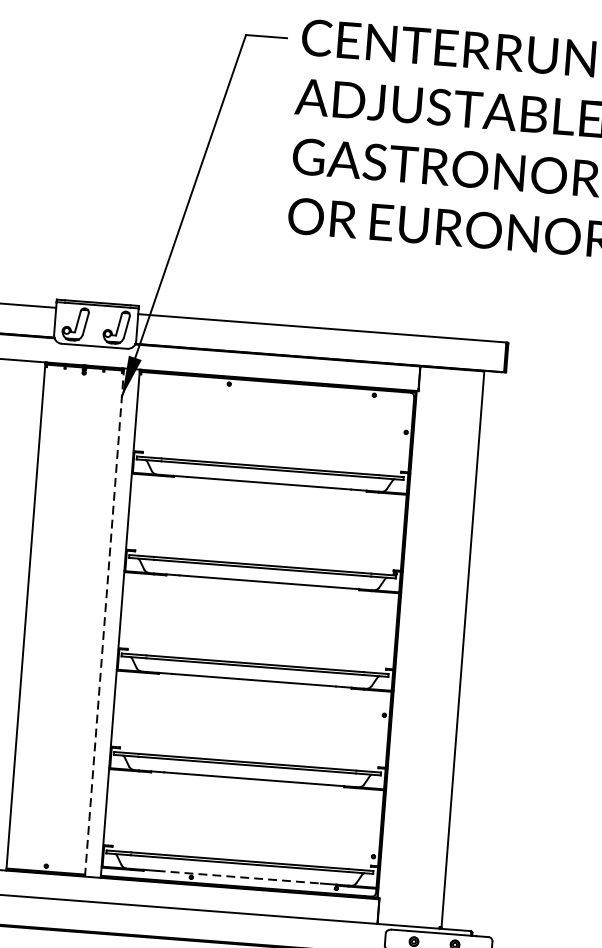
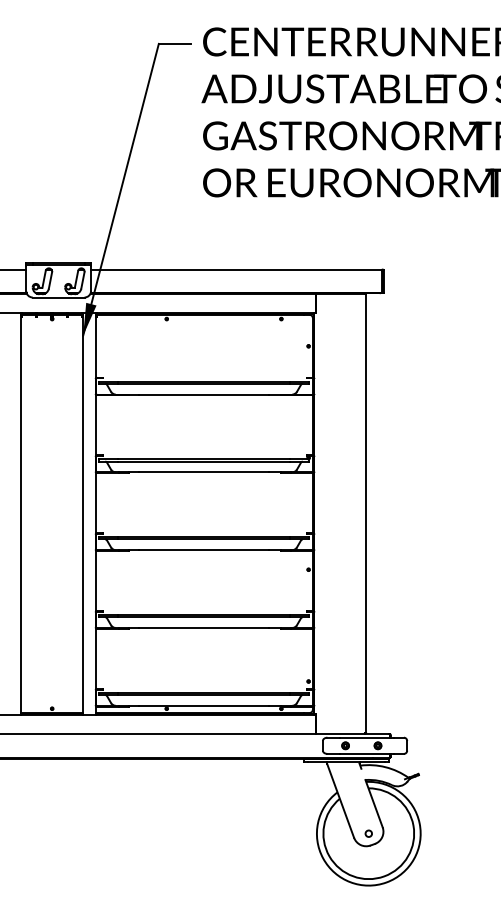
line: (104, 622) -> (83, 513), dashed -> solid
line: (239, 876) -> (204, 705), dashed -> solid

